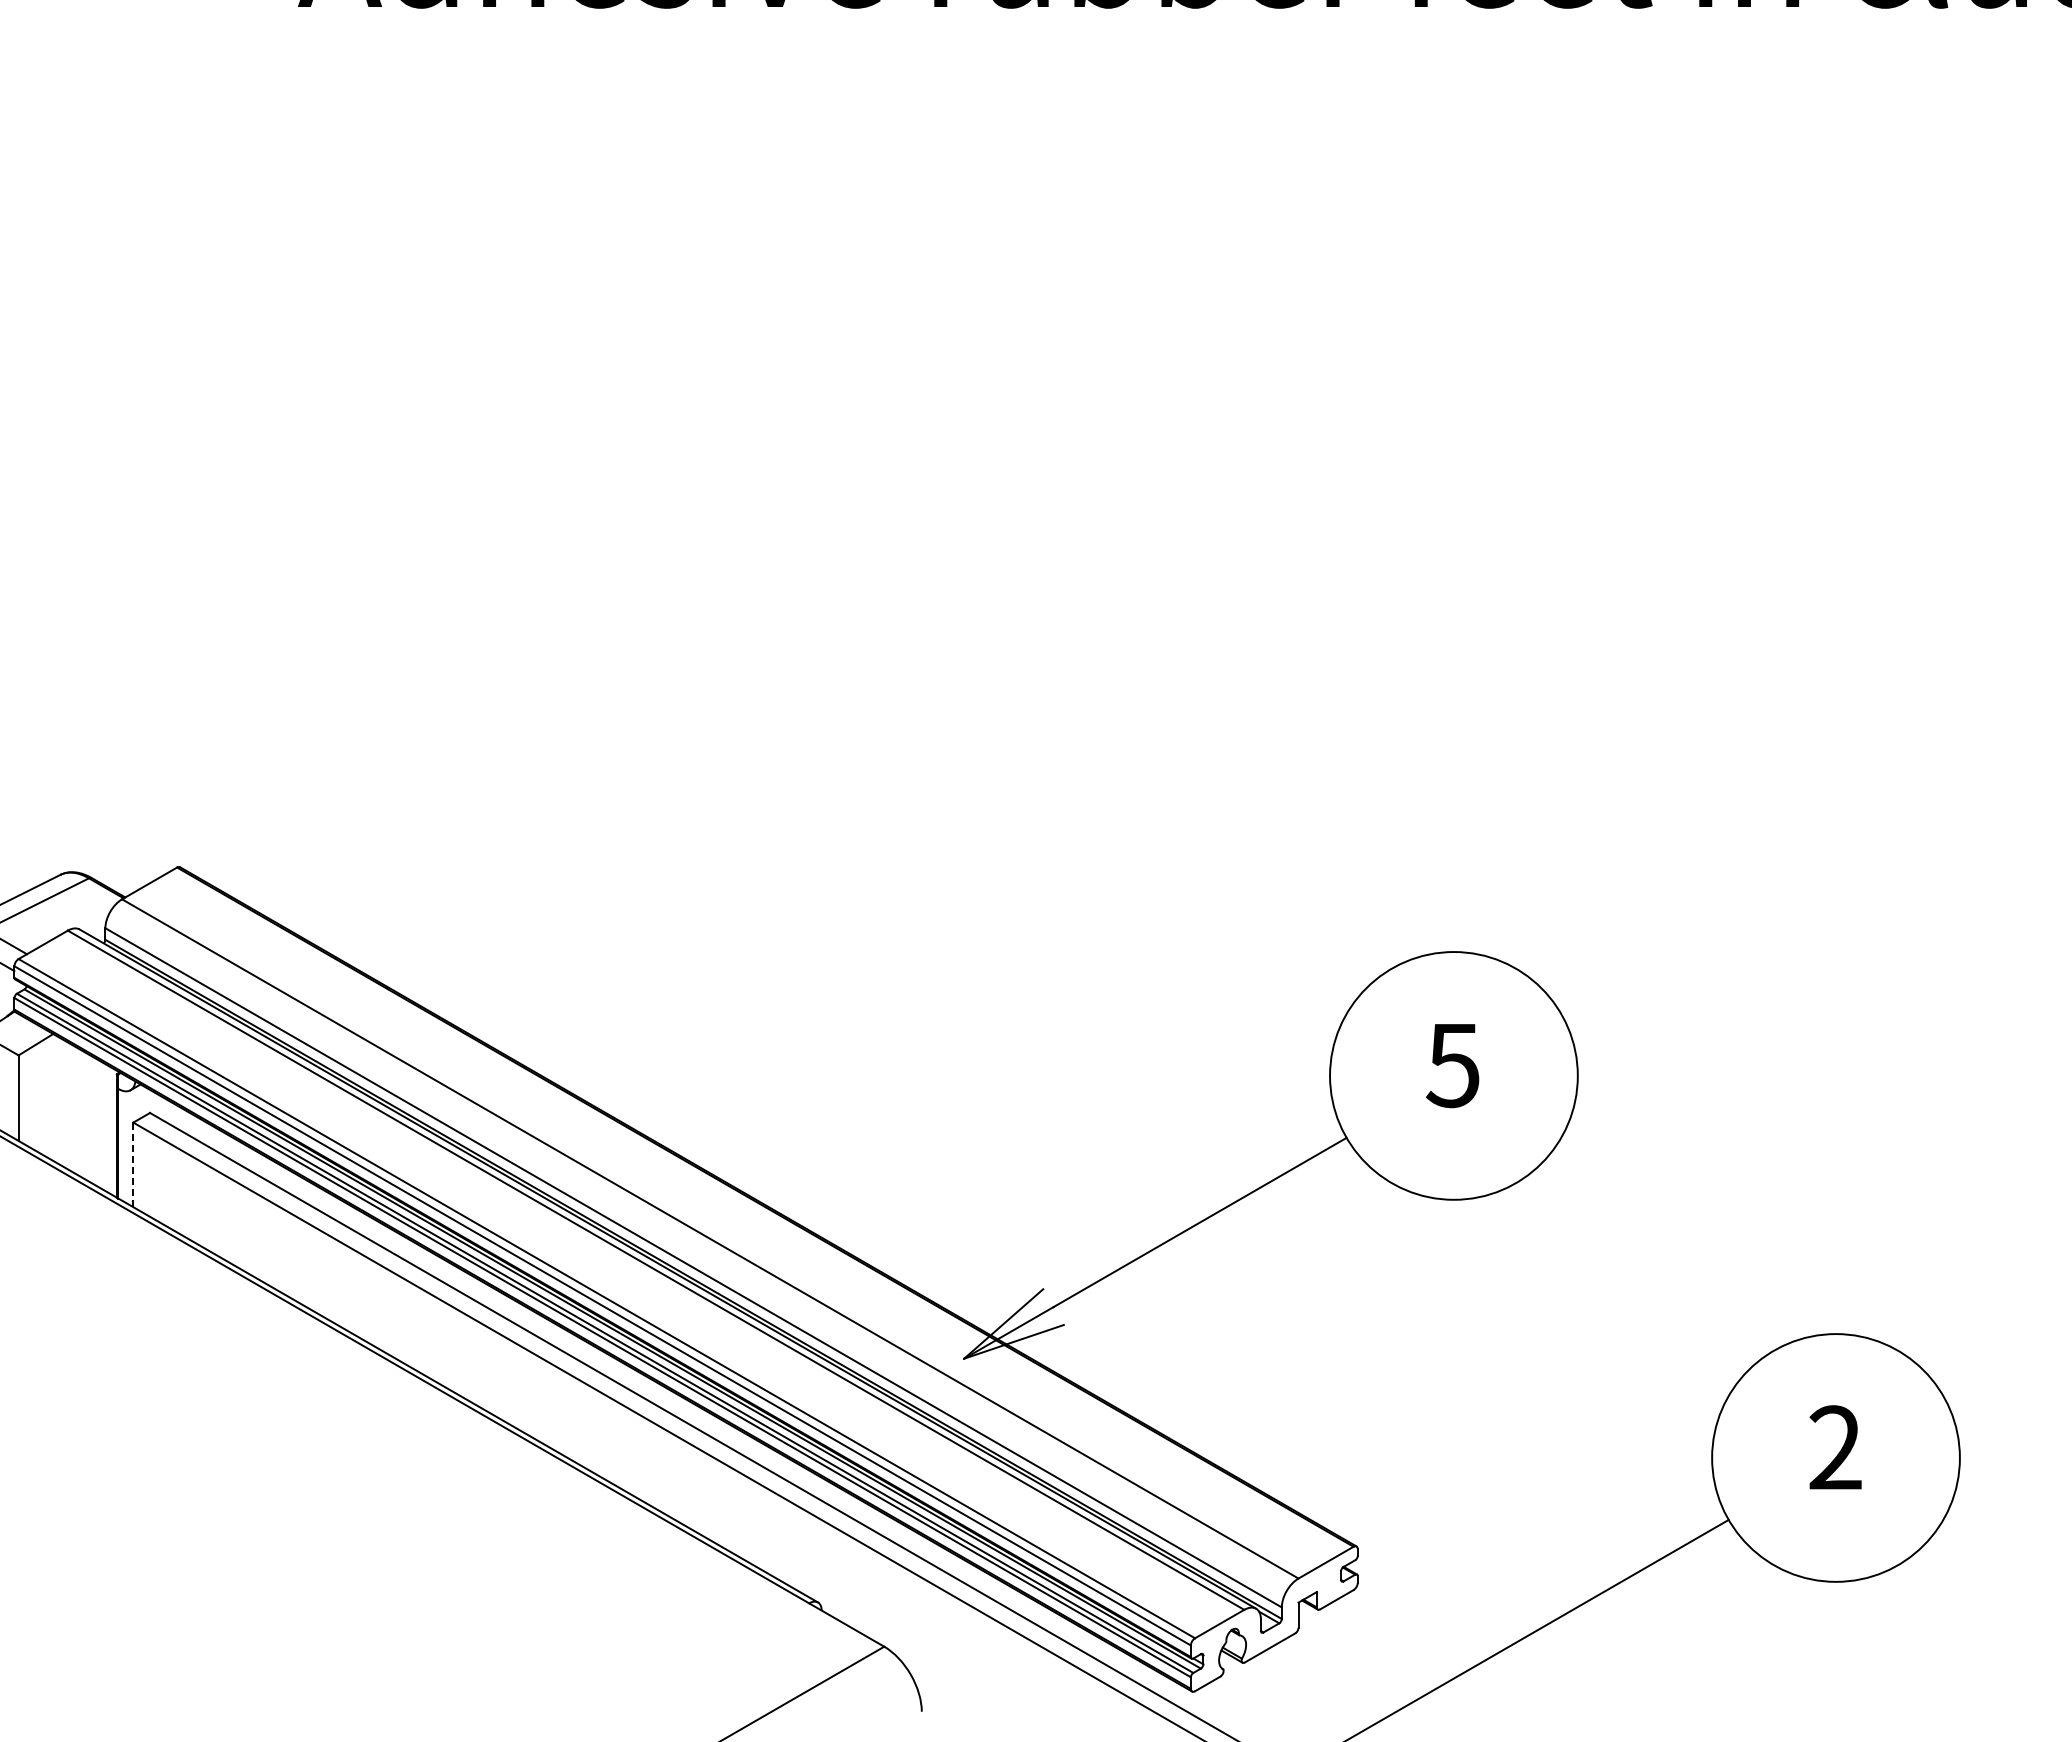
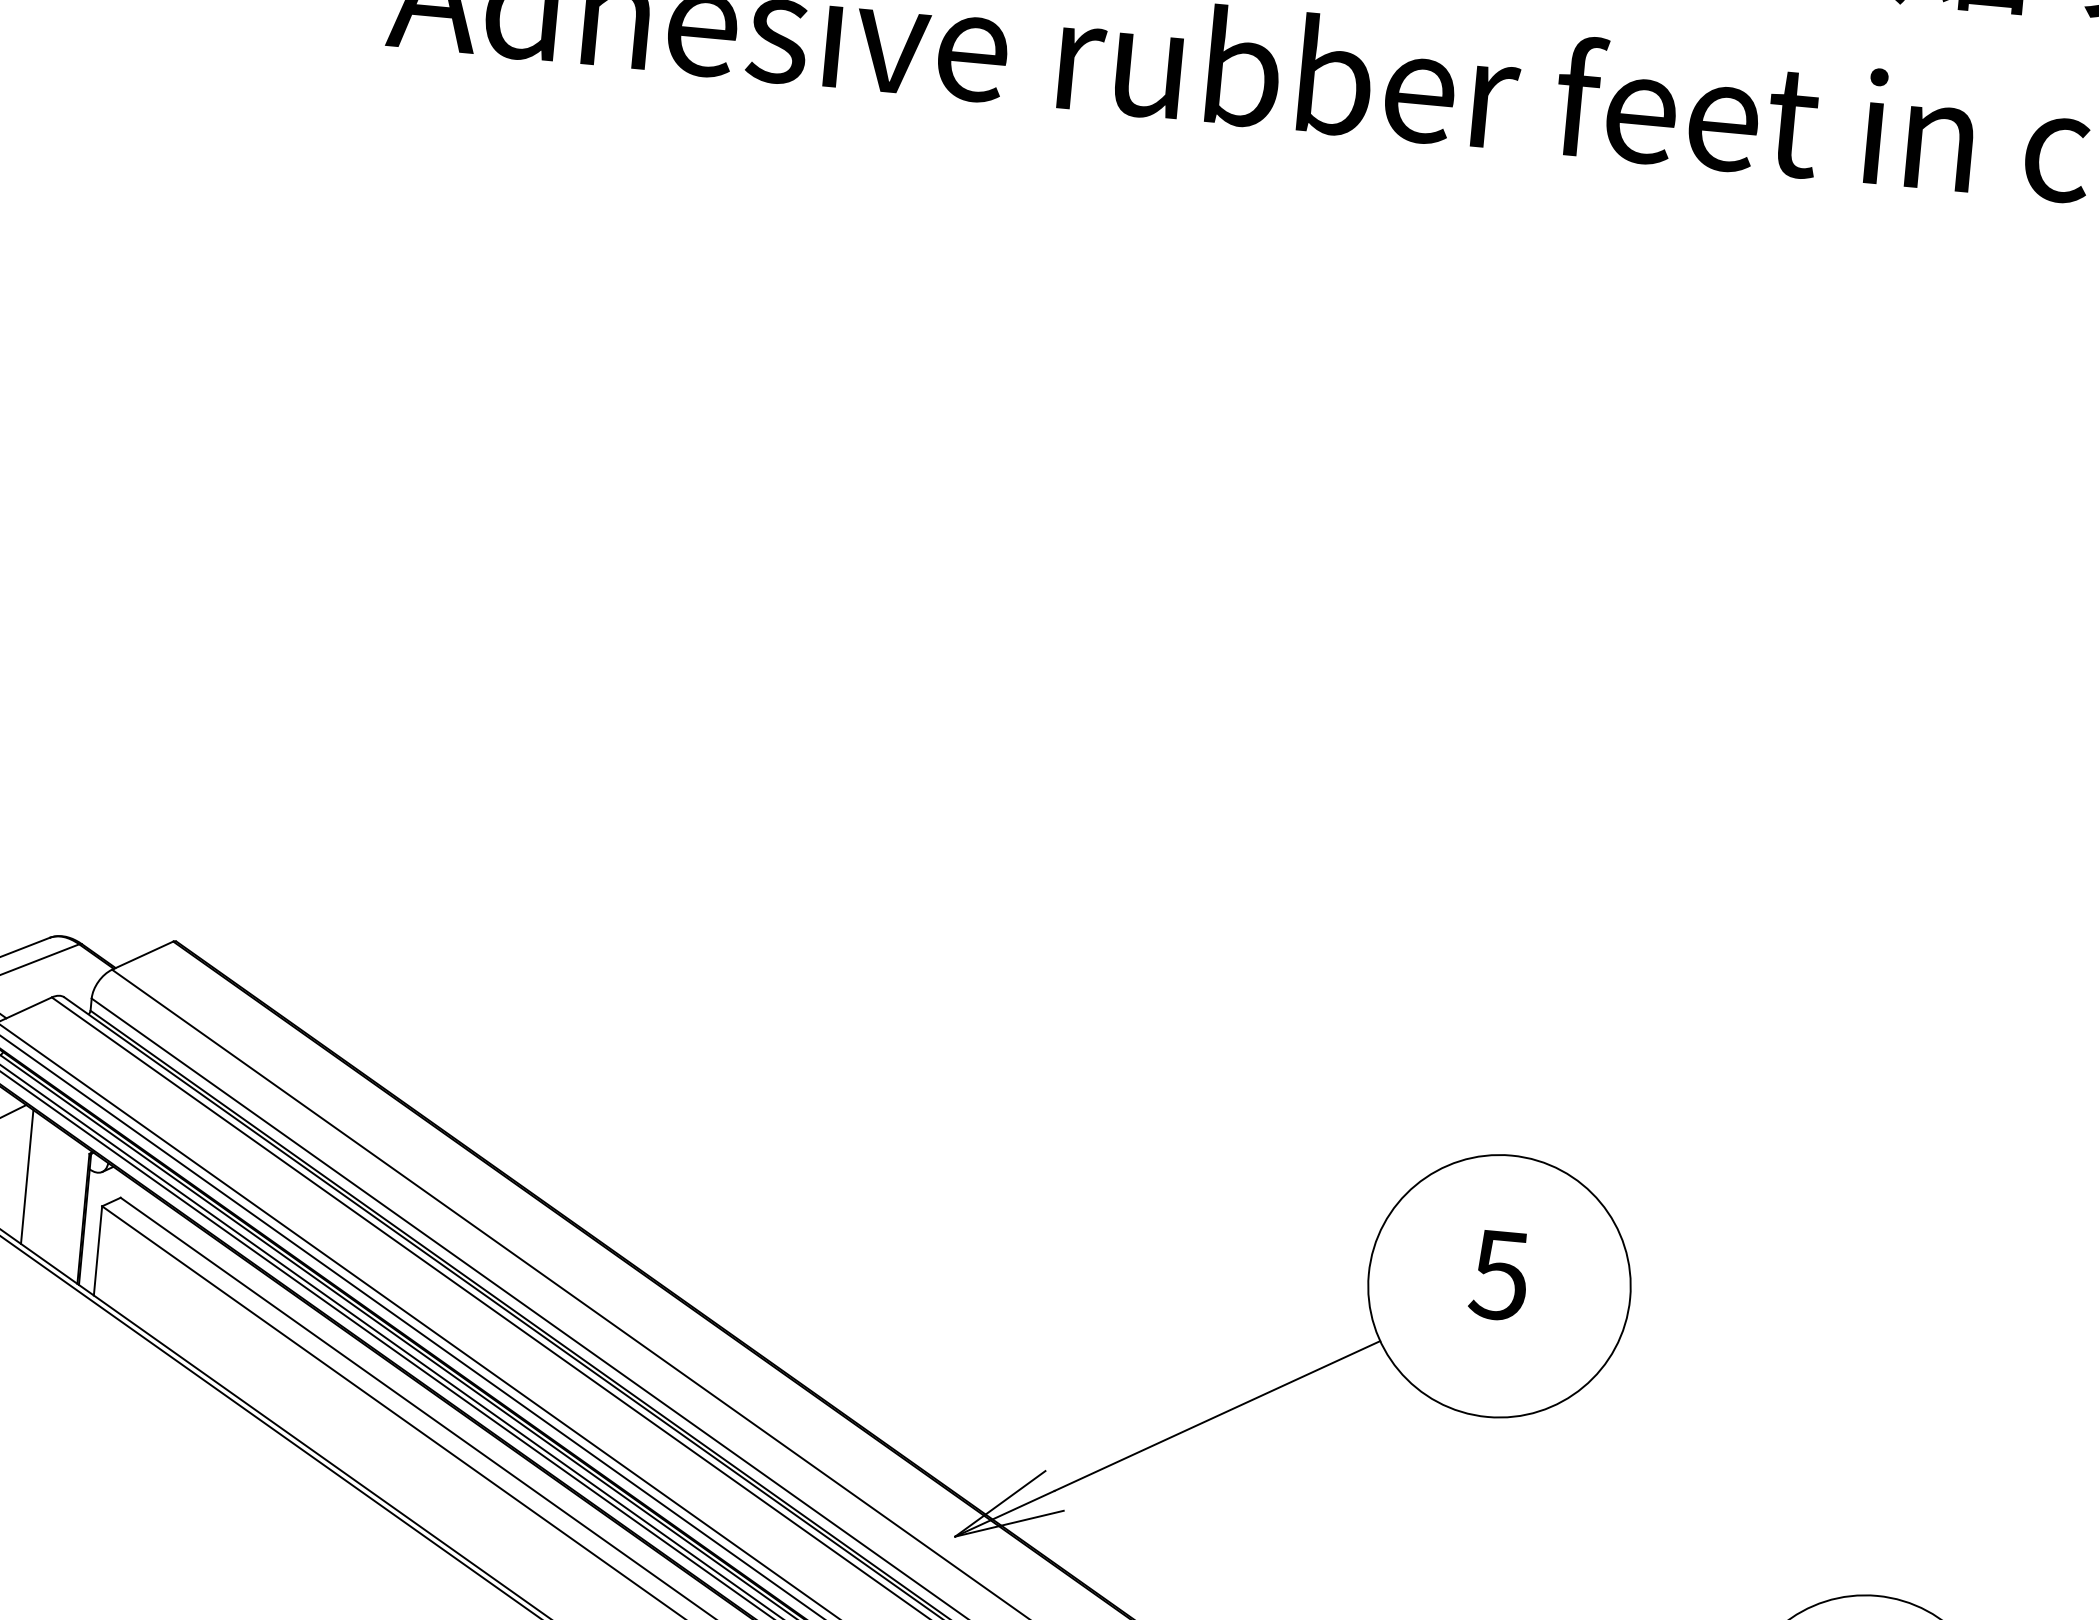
line: (60, 1101) -> (27, 1176), added
line: (133, 1164) -> (98, 1250), dashed -> solid

